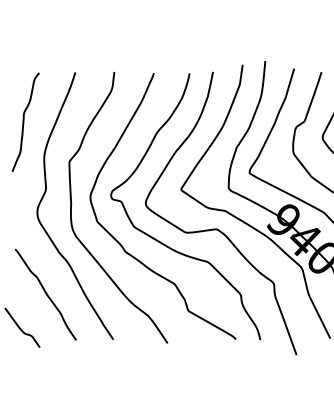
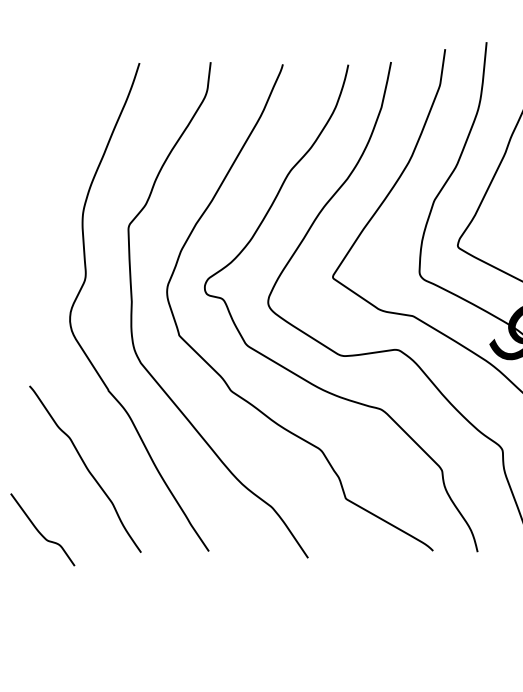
curve: (24, 121) -> (46, 152), removed

